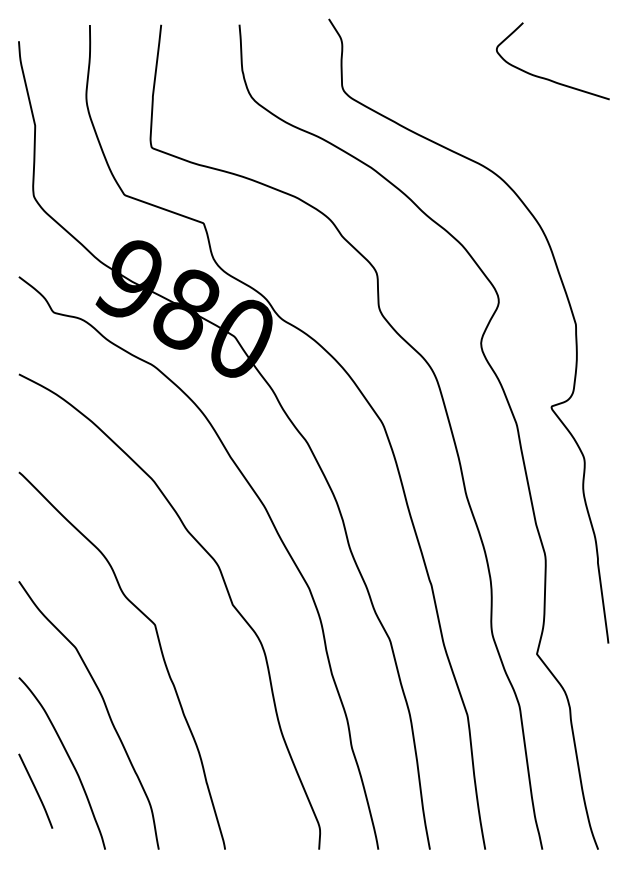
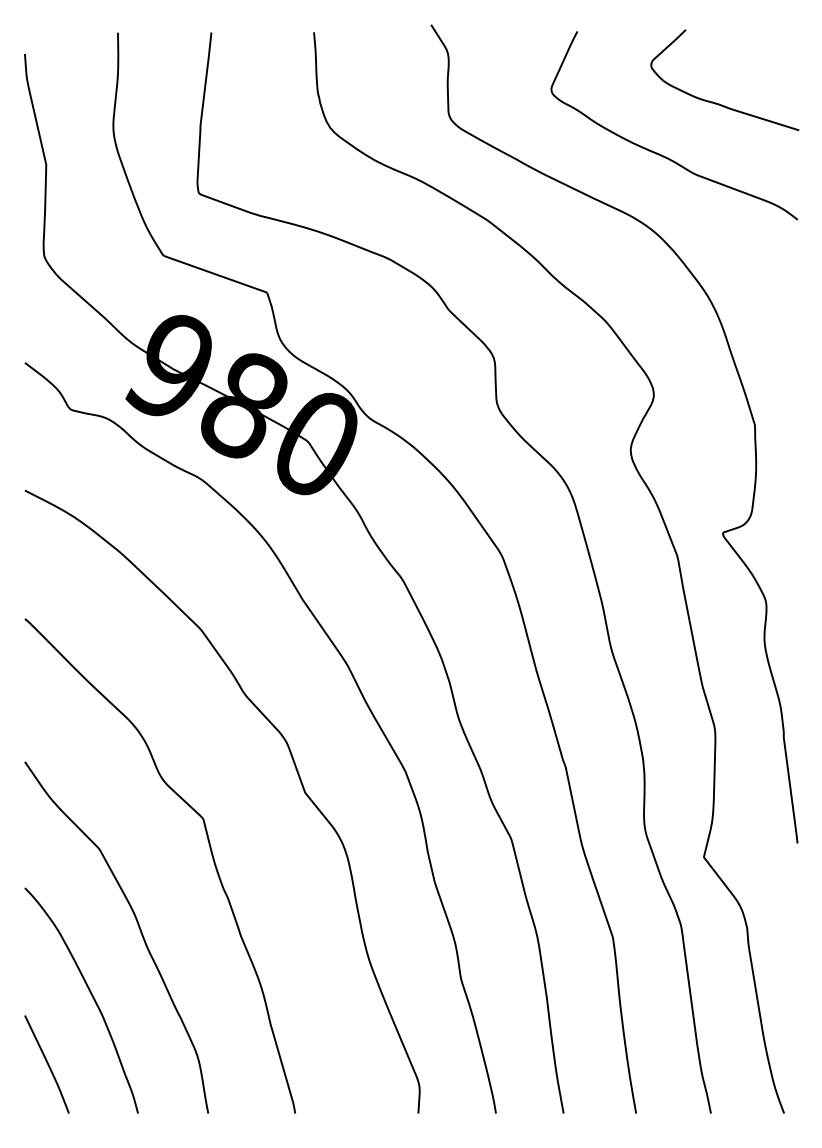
curve: (502, 116) -> (658, 152), added
curve: (35, 790) -> (46, 1063), moved

